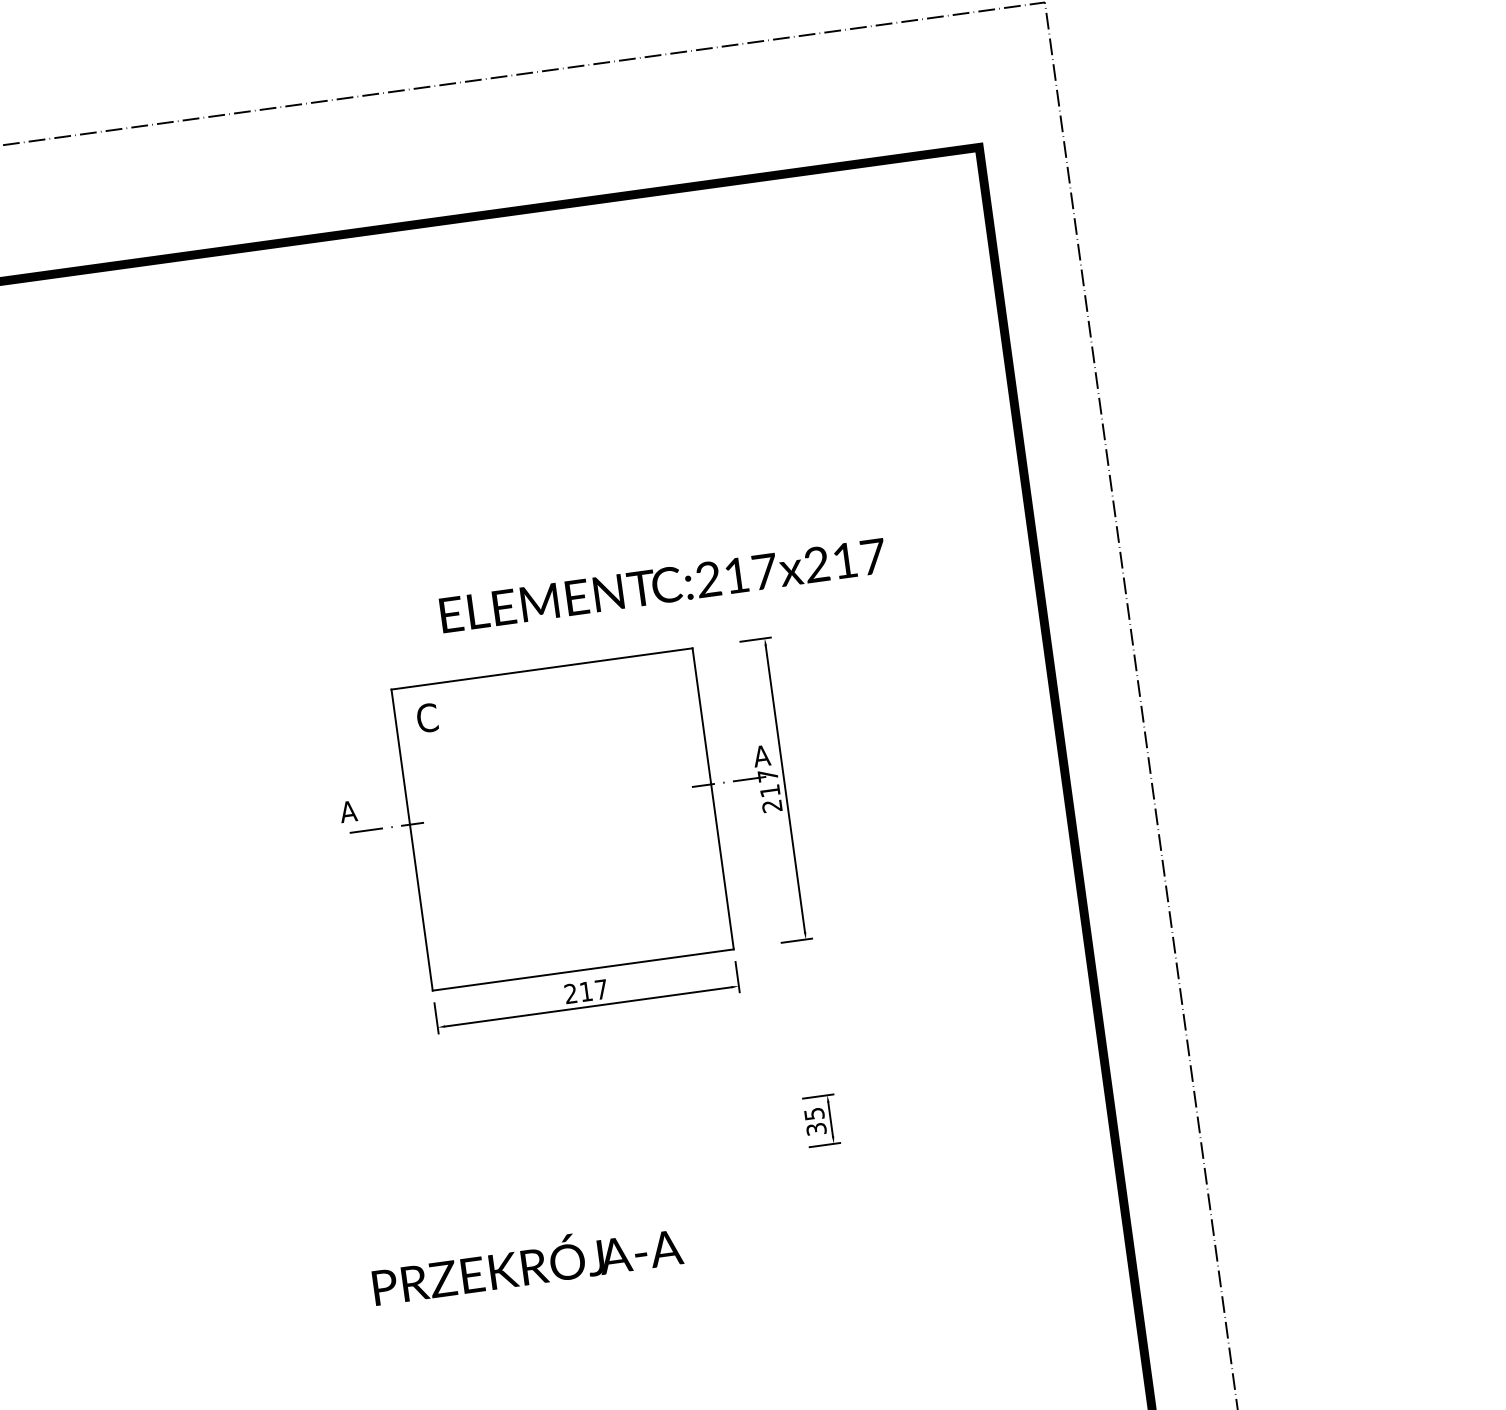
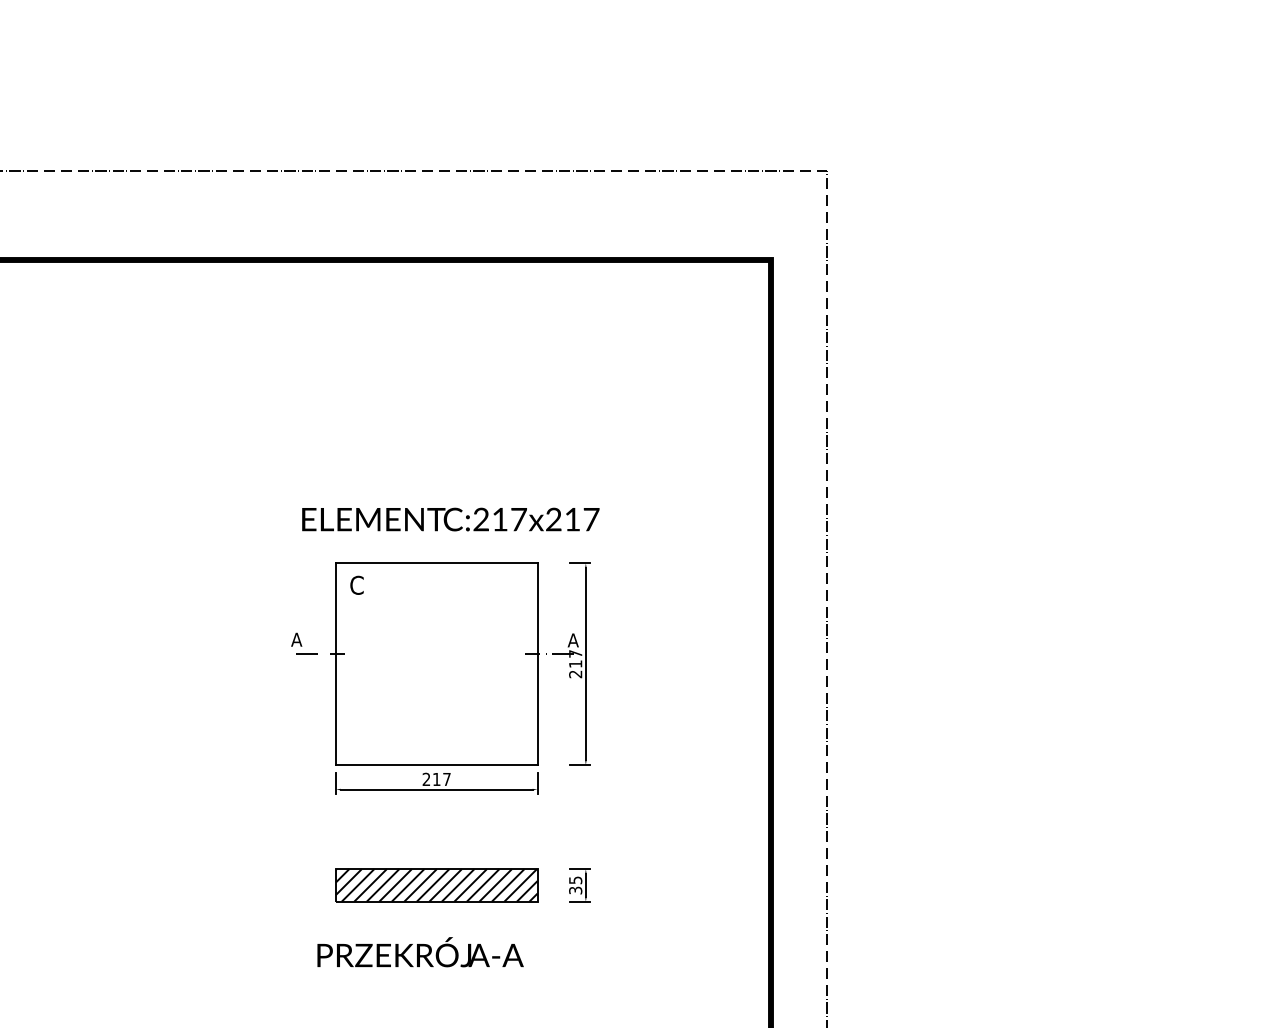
text: (662, 585) -> (450, 519), moved
part: (607, 1150) -> (436, 885), added
text: (527, 1263) -> (420, 952), moved

